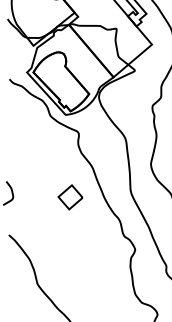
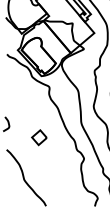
part: (70, 197) -> (39, 137), moved

